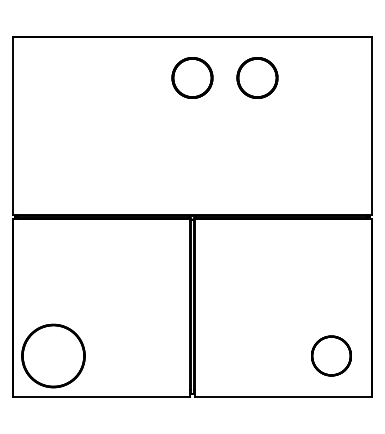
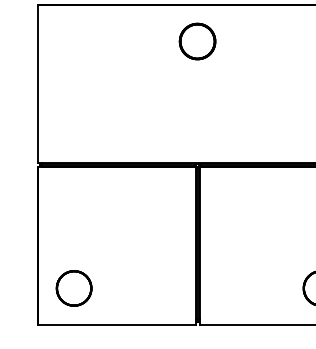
part: (257, 77) -> (255, 41), removed
part: (53, 355) -> (74, 287), size x0.62

